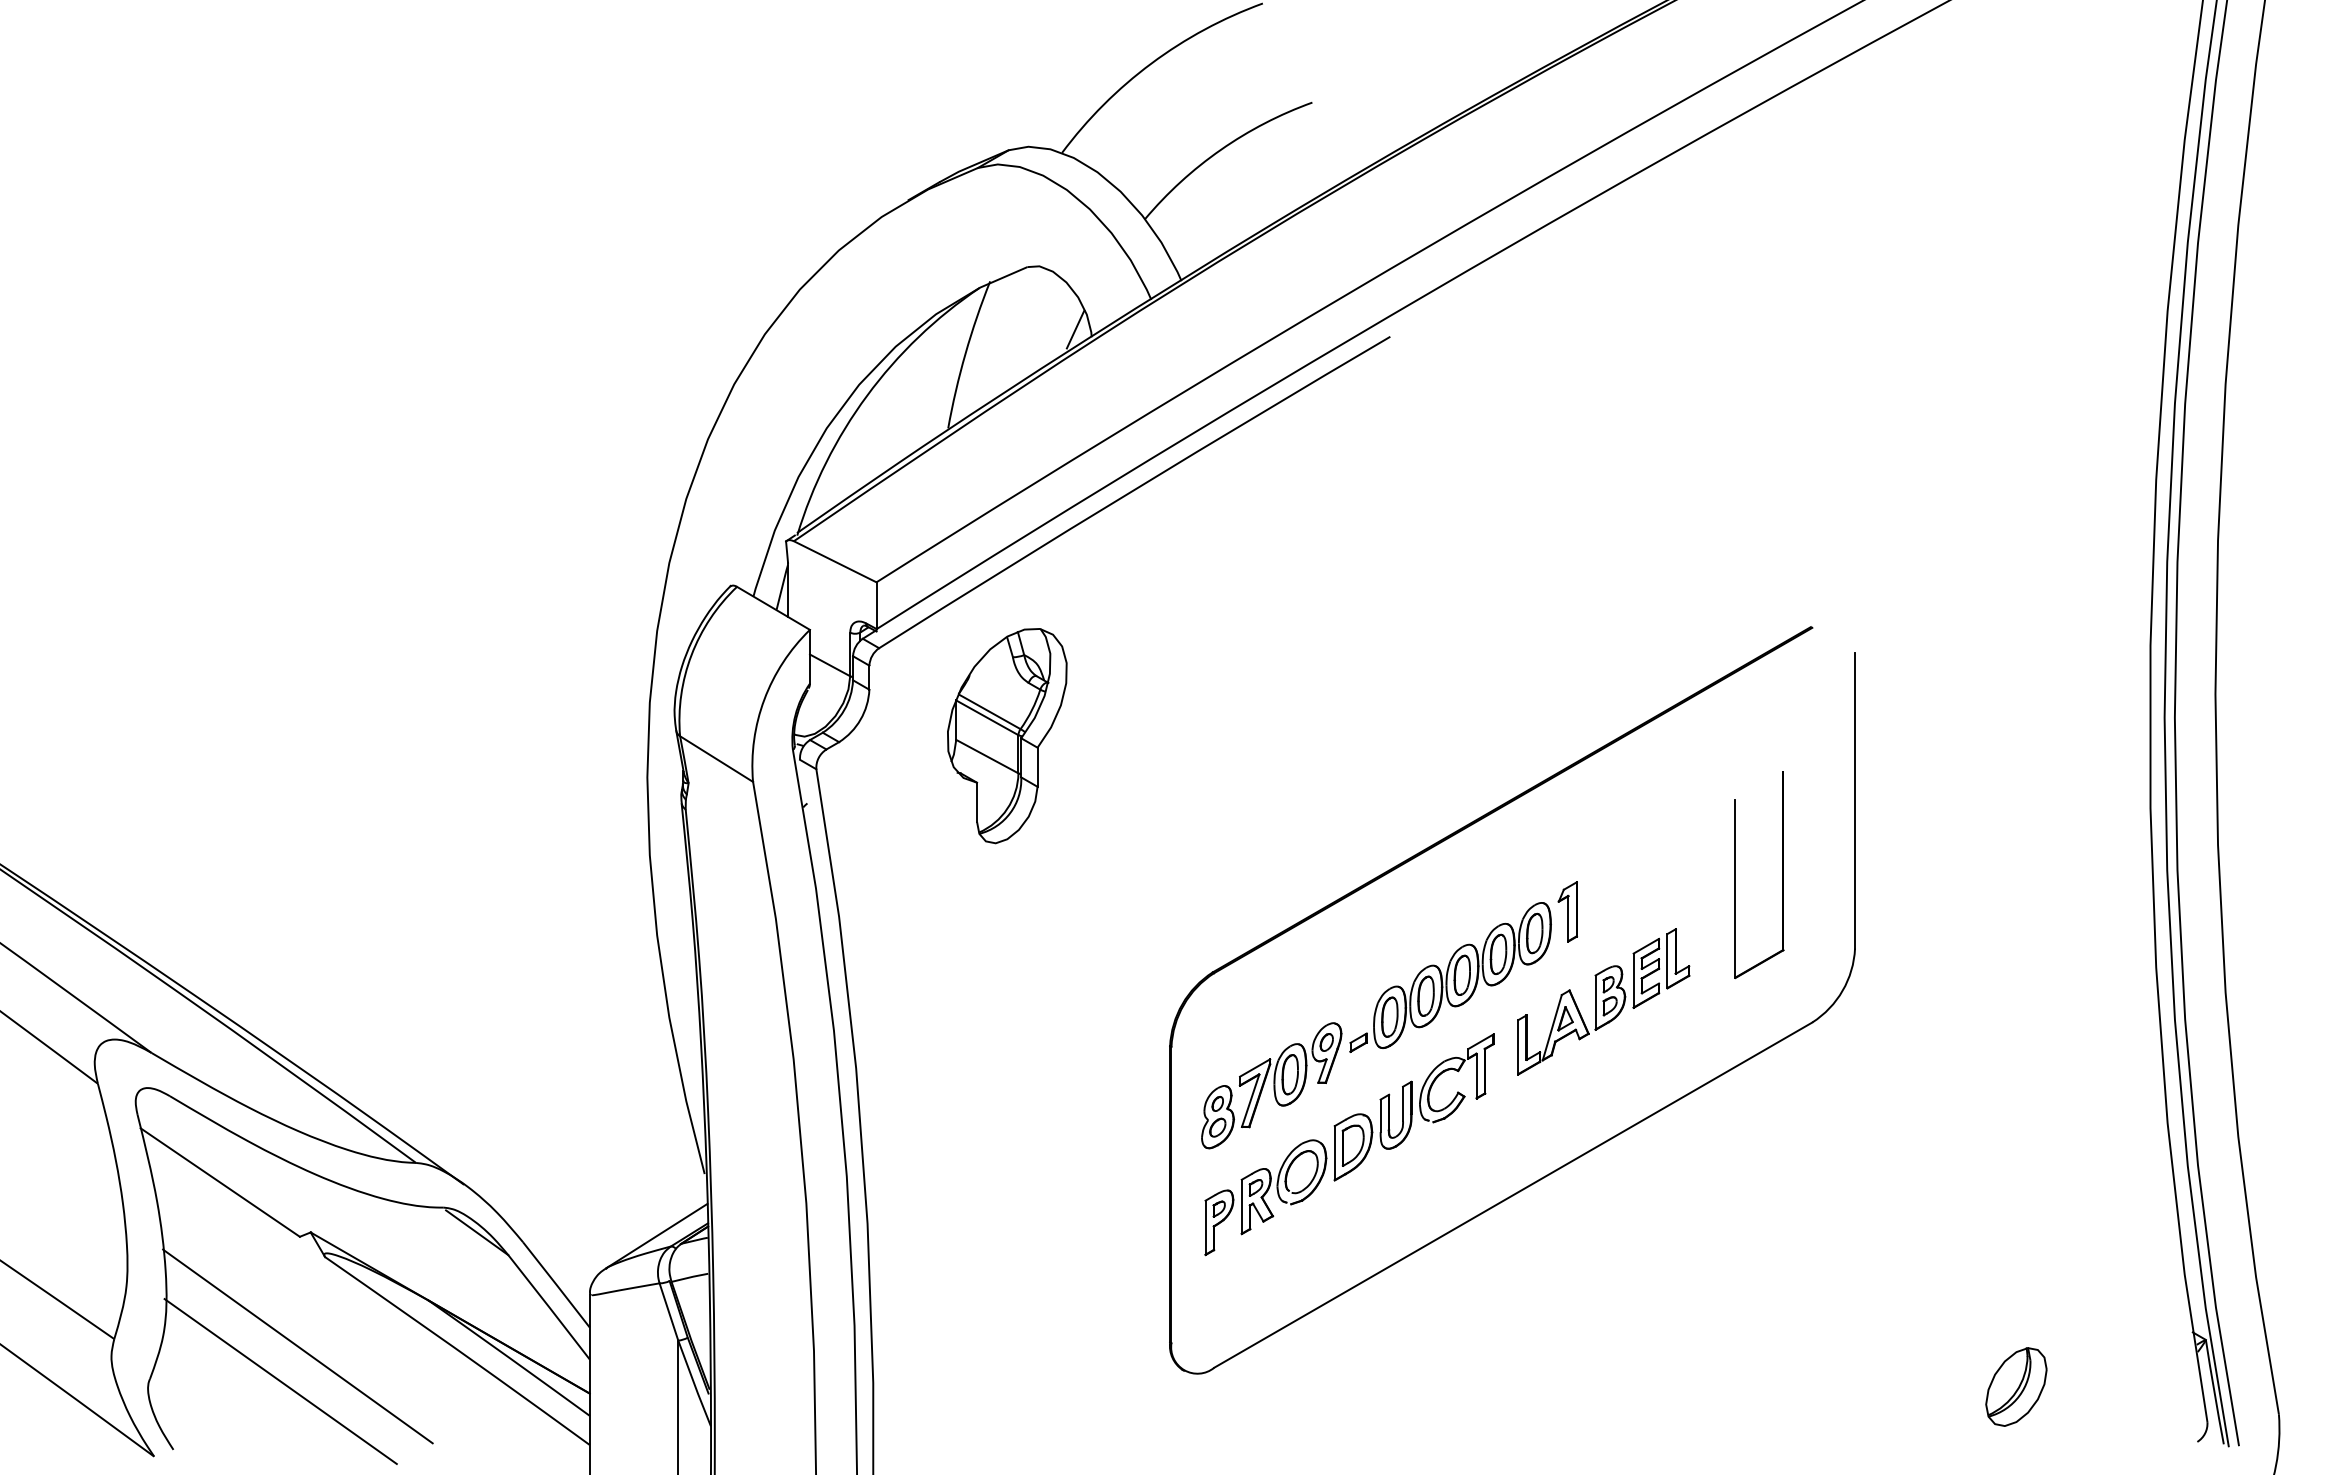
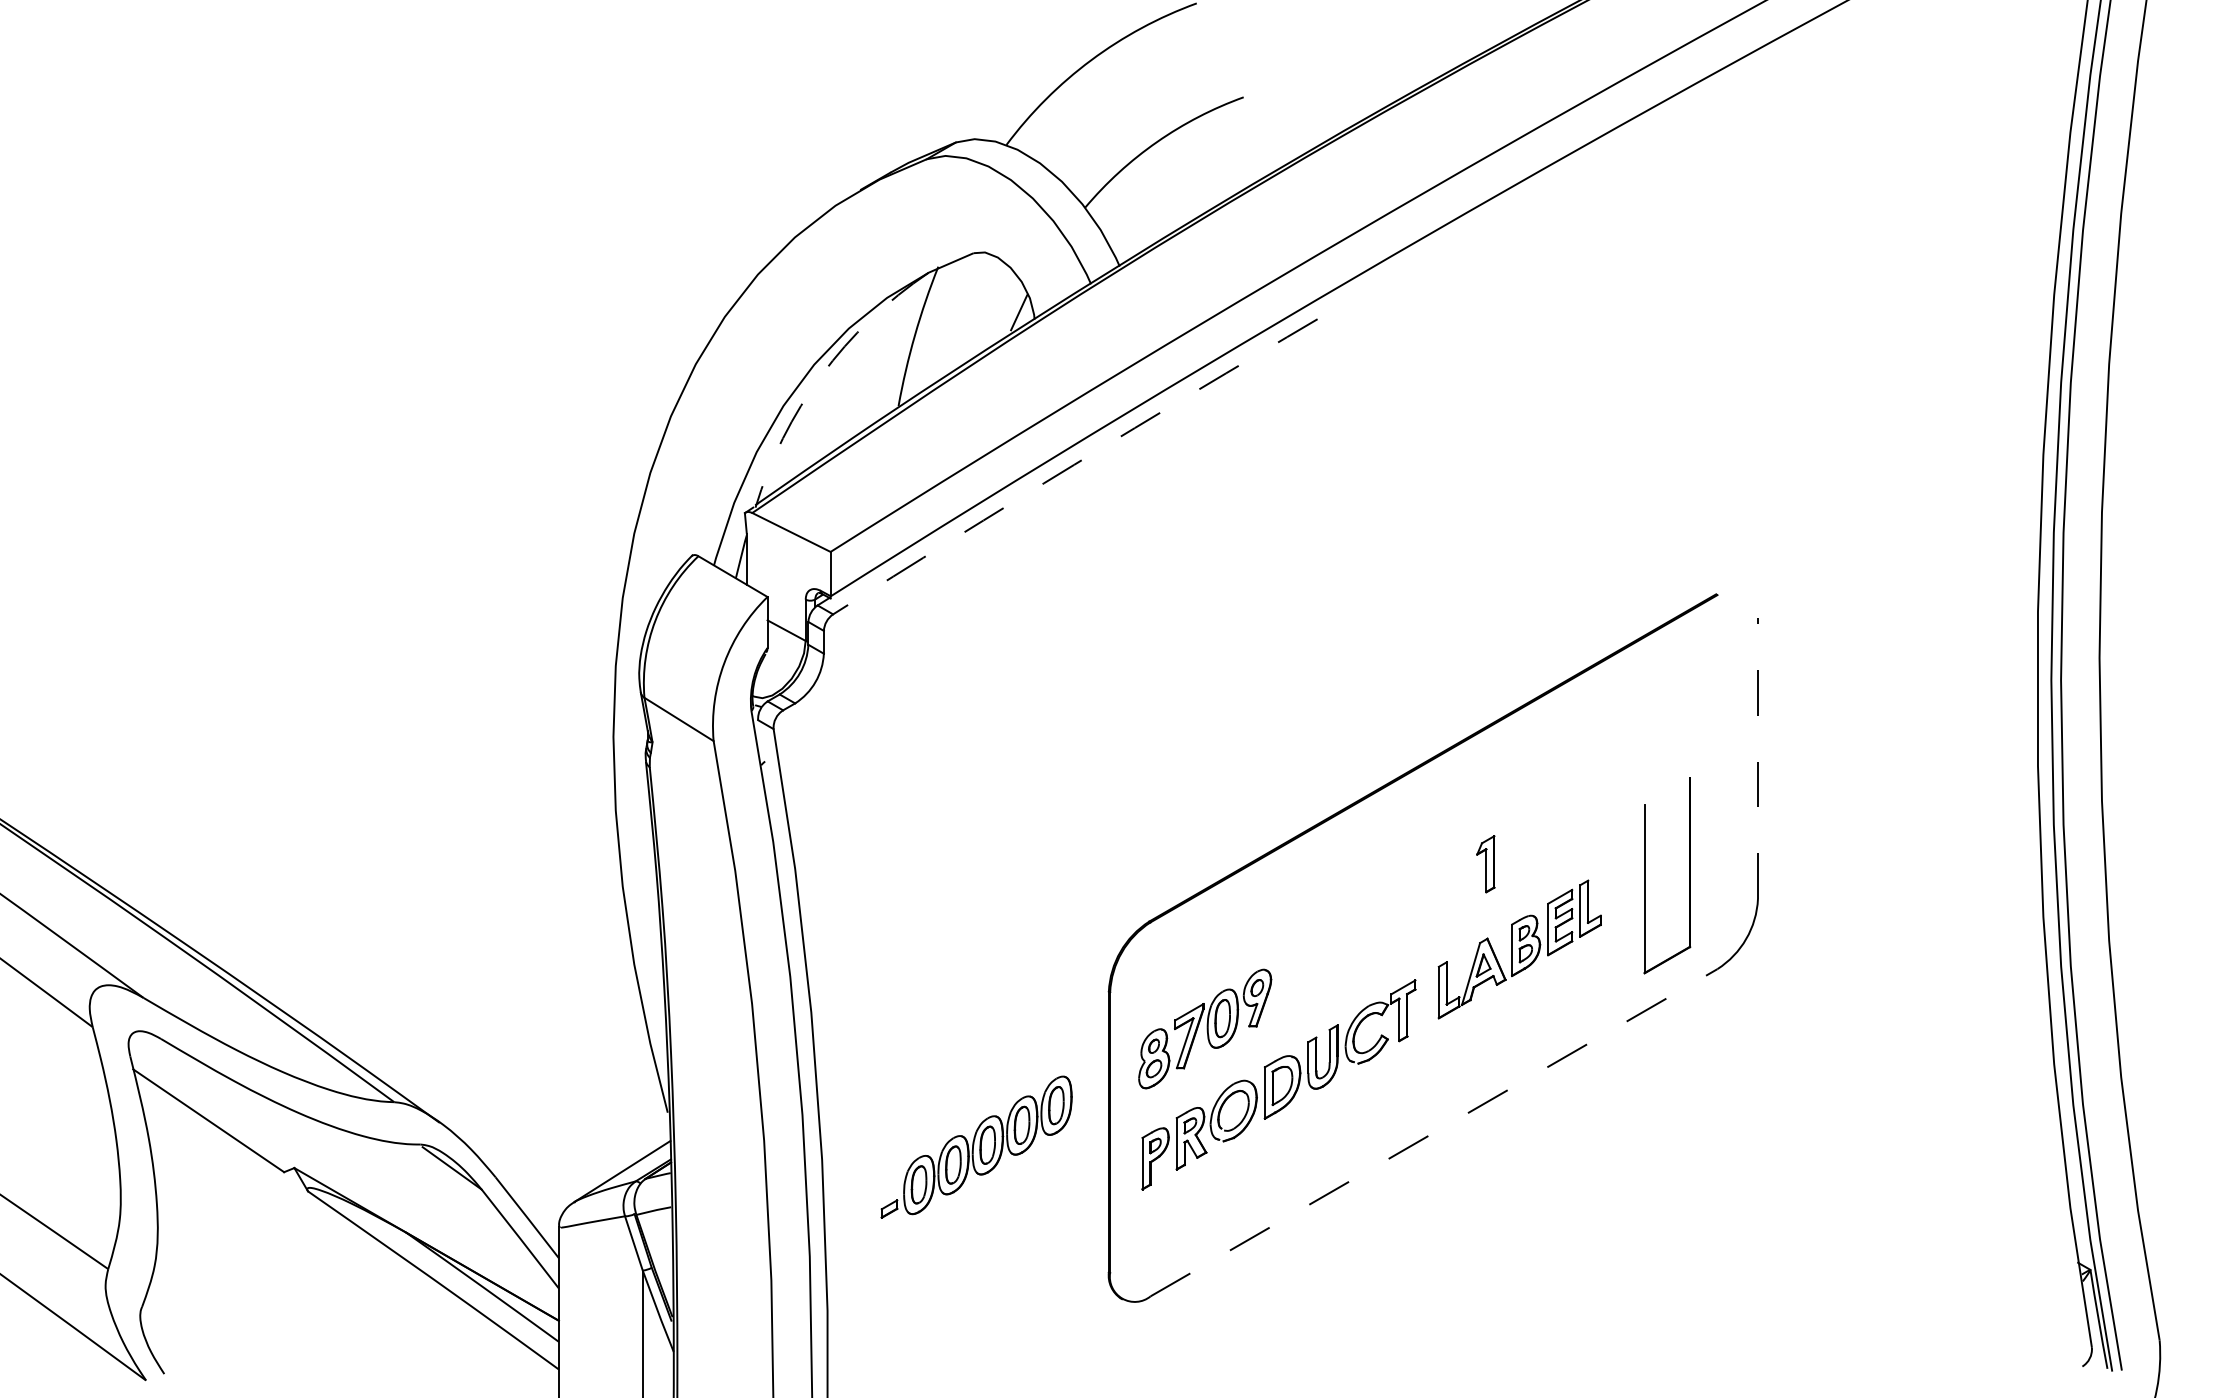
arc: (867, 395) -> (822, 374), solid -> dashed
arc: (1133, 490) -> (1074, 464), solid -> dashed
part: (1007, 736) -> (954, 698), removed
line: (1855, 800) -> (1758, 758), solid -> dashed
part: (1782, 875) -> (1689, 876), moved
part: (1450, 977) -> (976, 1147), moved
line: (1513, 1194) -> (1434, 1132), solid -> dashed
line: (297, 1346) -> (281, 1276), removed
line: (280, 1381) -> (265, 1309), removed
part: (2016, 1386) -> (1910, 1314), removed

